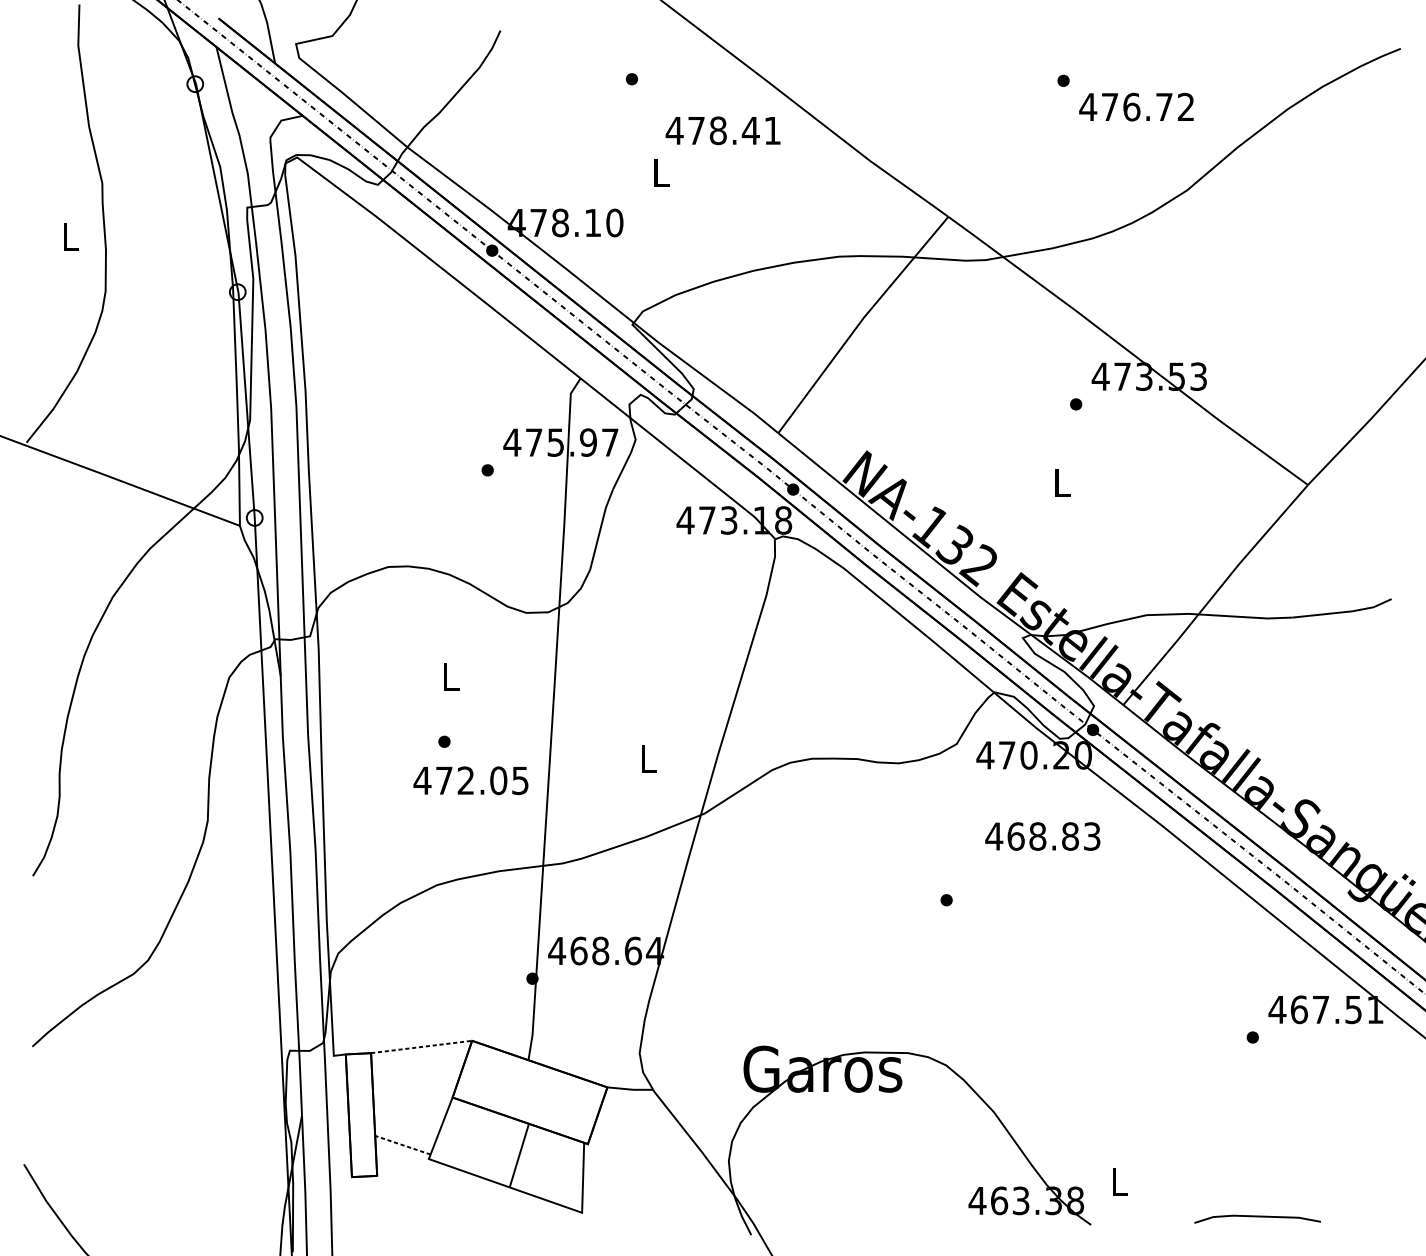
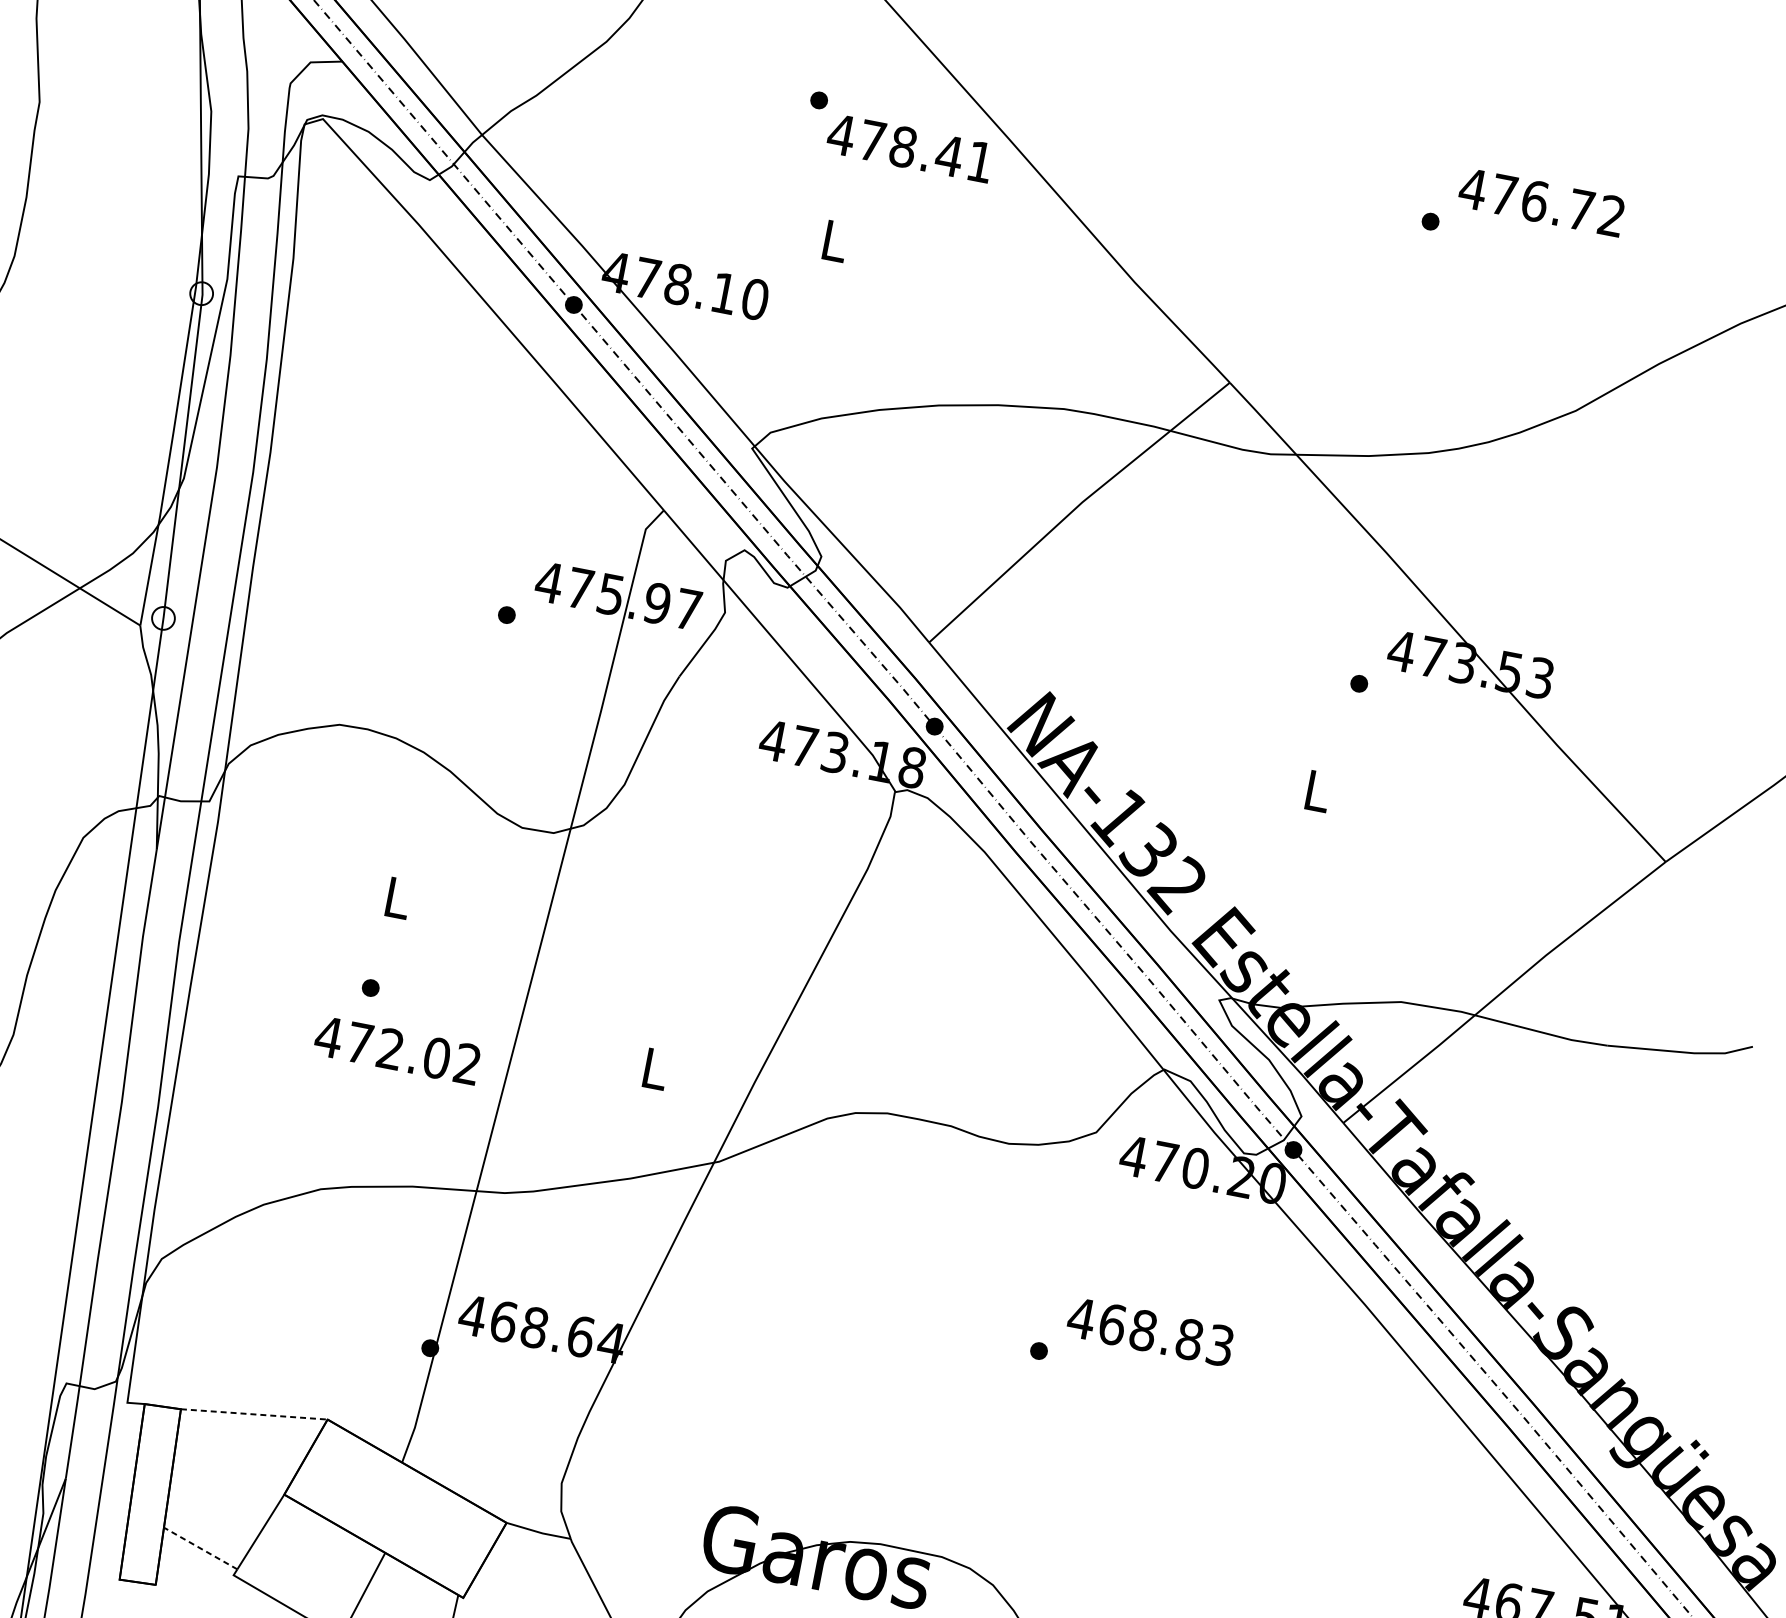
text: (1136, 106) -> (1541, 201), moved
text: (722, 130) -> (909, 147), moved
text: (520, 780) -> (467, 1063), 472.05 -> 472.02
text: (1042, 836) -> (1149, 1331), moved

